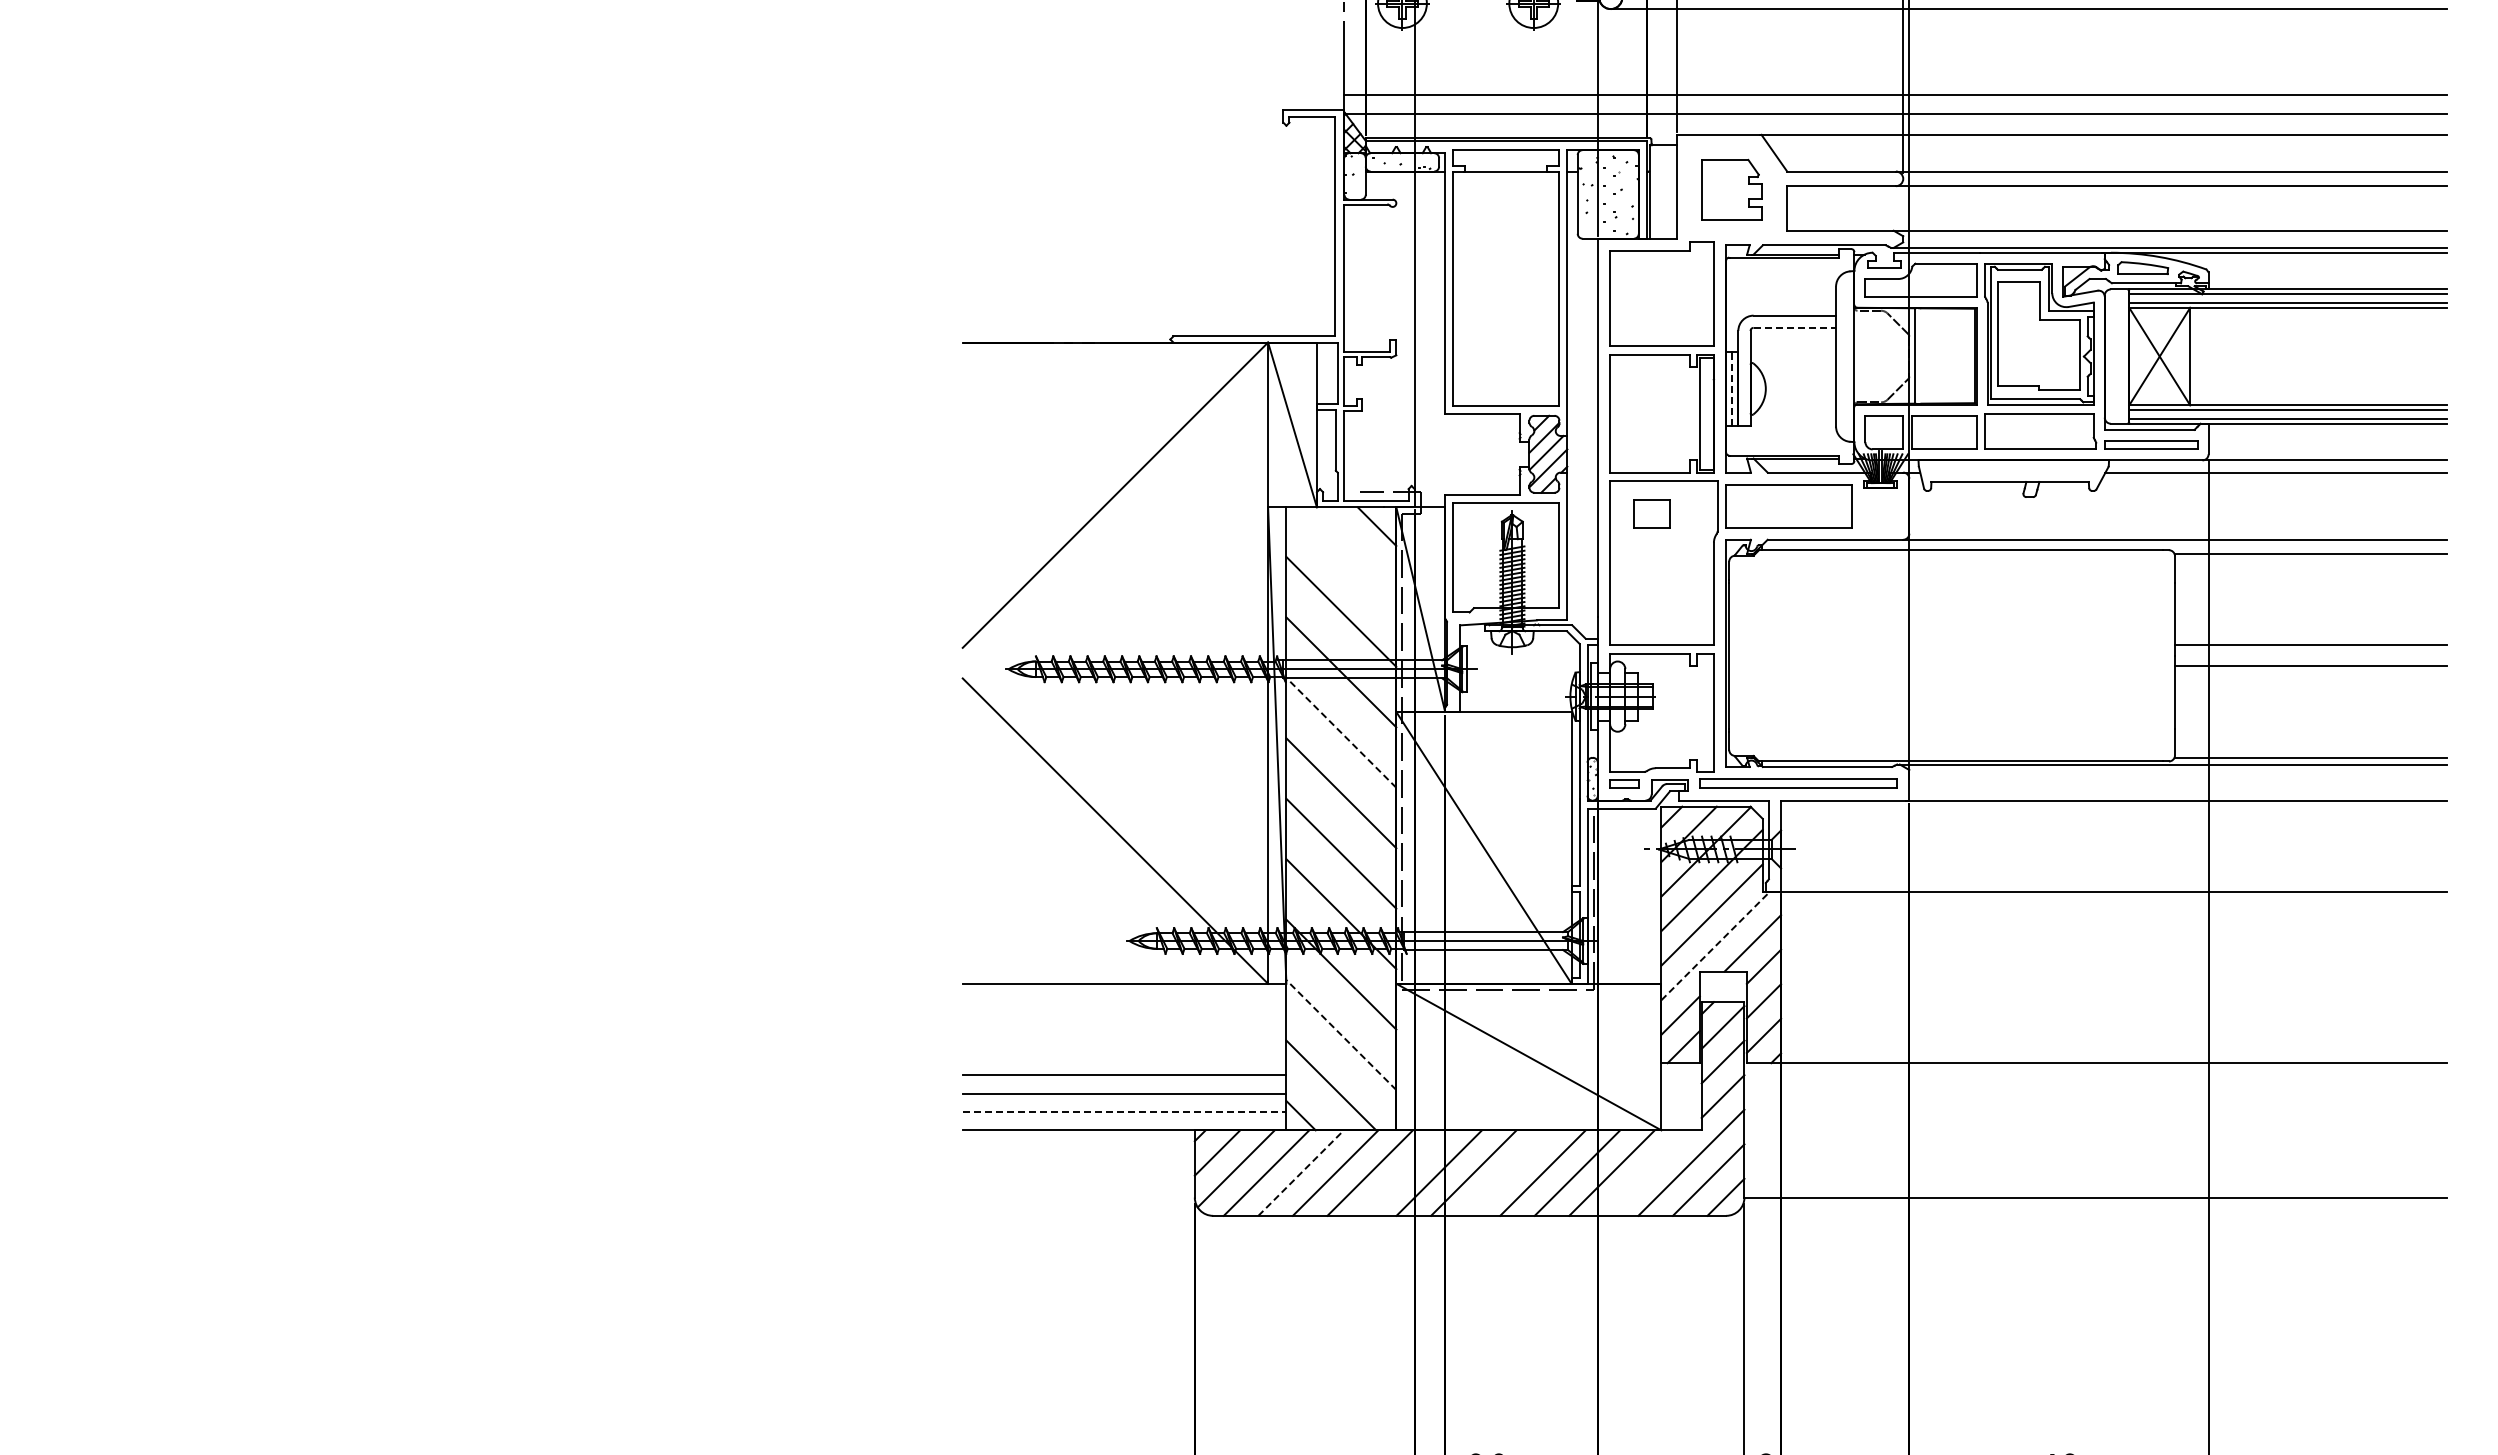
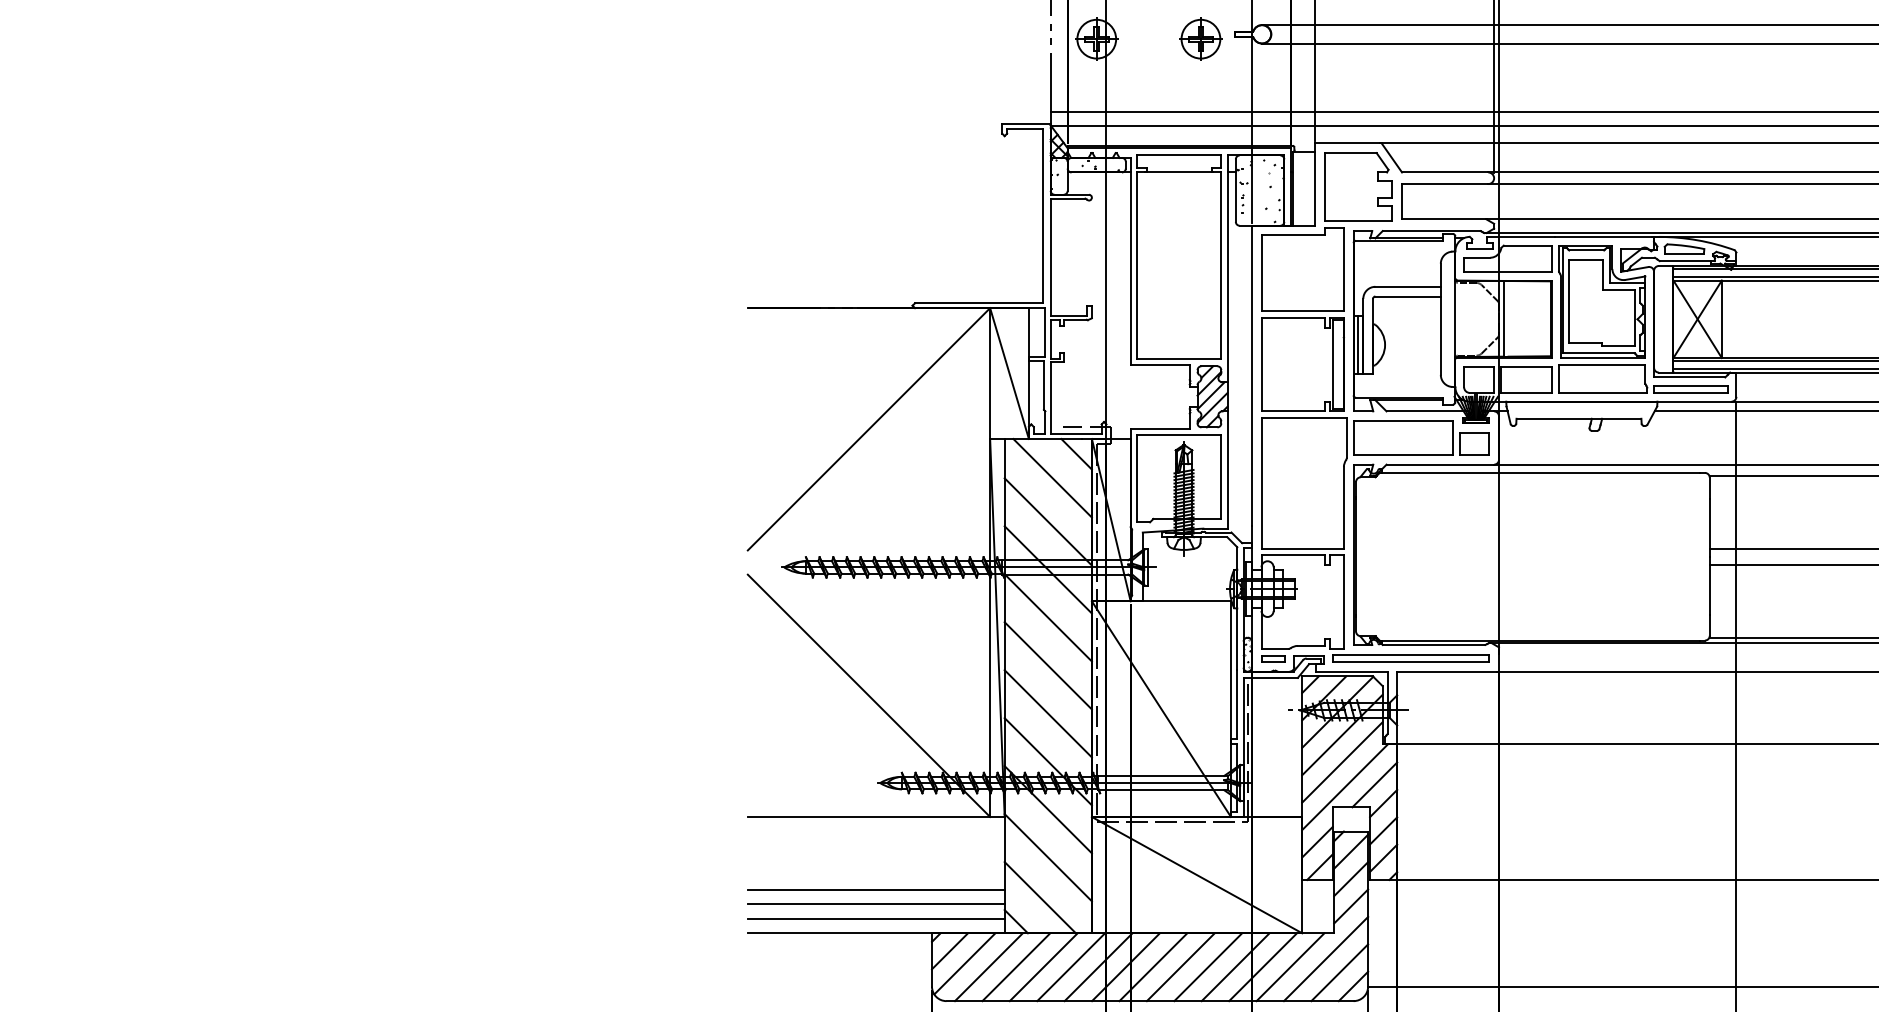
part: (1732, 189) -> (1358, 186), size x1.43
line: (1795, 327) -> (1408, 296), dashed -> solid
line: (1732, 388) -> (1358, 344), dashed -> solid
part: (1651, 513) -> (1474, 443), moved
line: (1346, 556) -> (1052, 477), added
line: (1341, 732) -> (1048, 617), dashed -> solid
line: (1715, 945) -> (1345, 786), dashed -> solid
line: (1341, 1035) -> (1048, 858), dashed -> solid
line: (1124, 1112) -> (876, 919), dashed -> solid
line: (1301, 1172) -> (1016, 966), dashed -> solid
line: (1404, 1172) -> (1098, 966), added
line: (1508, 1172) -> (1180, 966), added
line: (1646, 1172) -> (1290, 966), added

